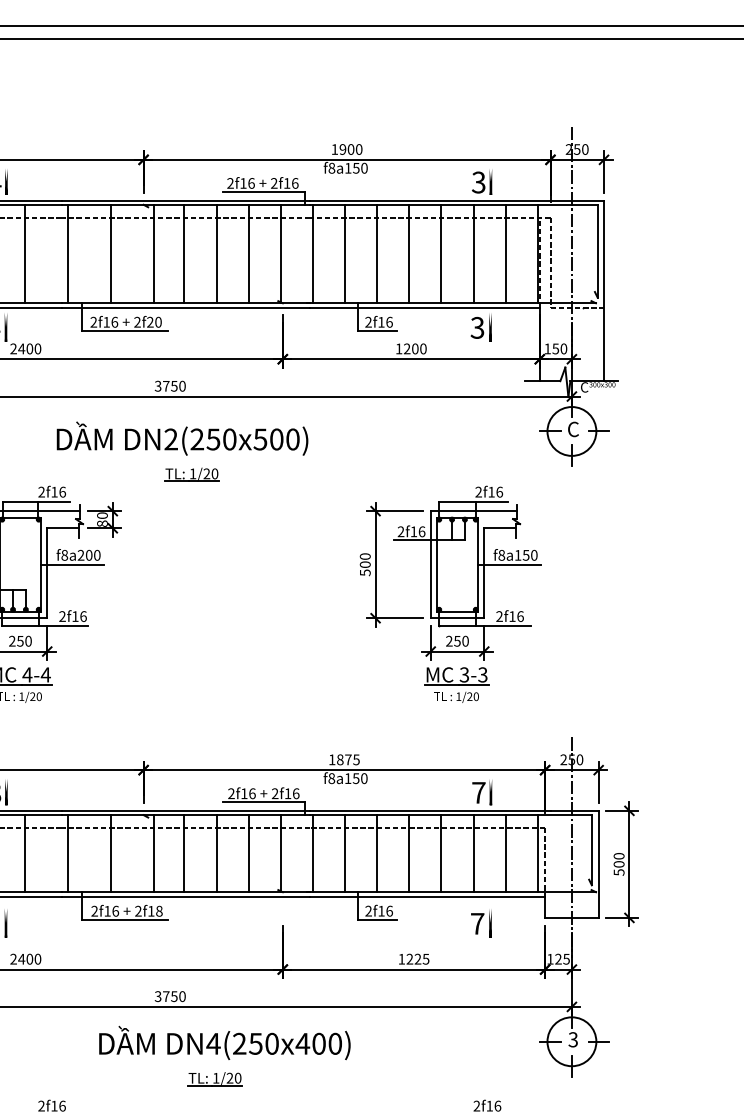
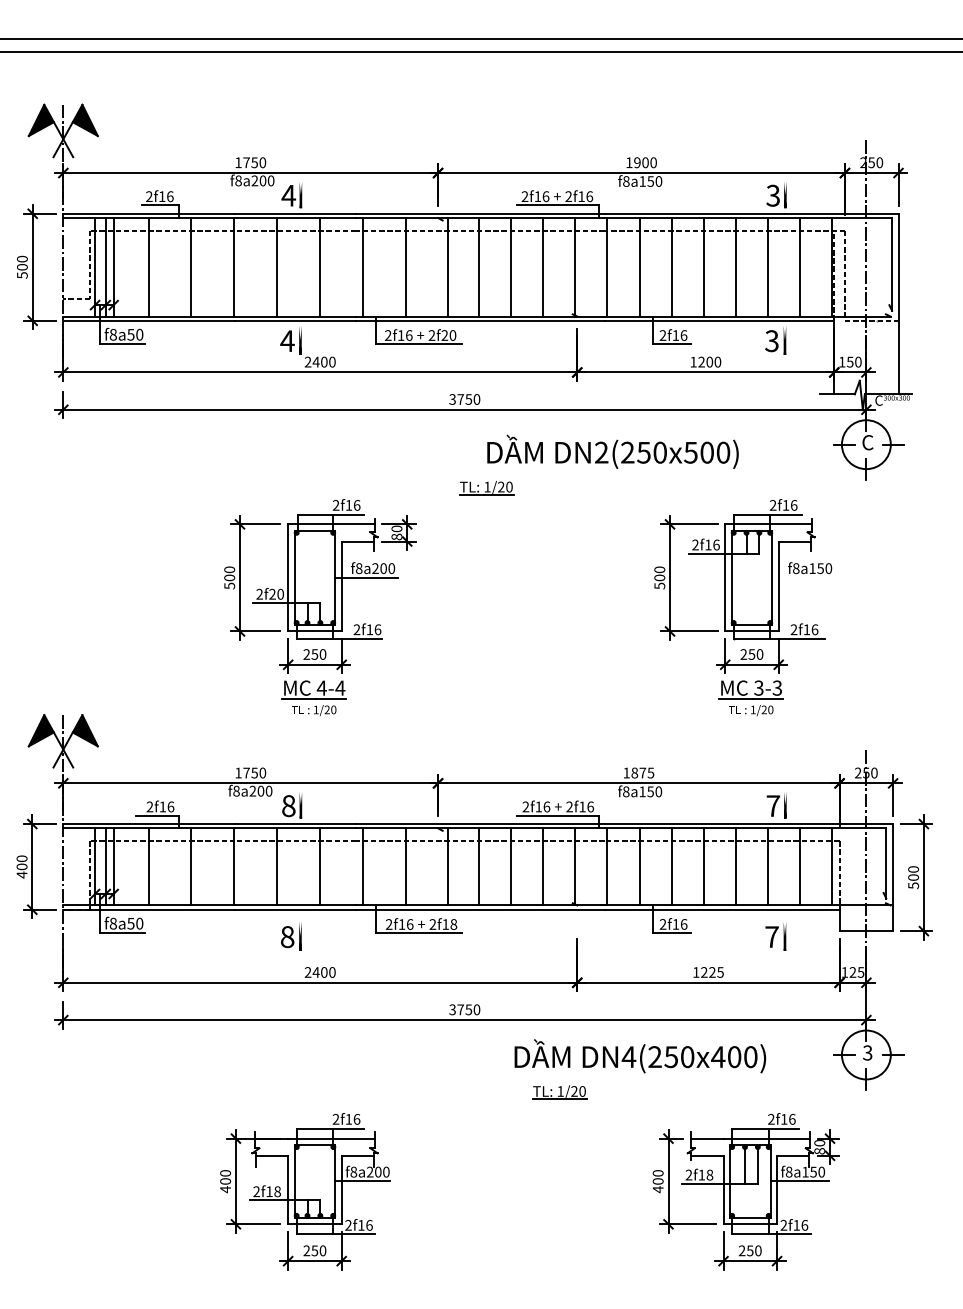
text: (182, 438) -> (612, 451), moved
line: (509, 564) -> (803, 577), removed
text: (225, 1043) -> (640, 1056), moved
part: (215, 1079) -> (559, 1092), moved

